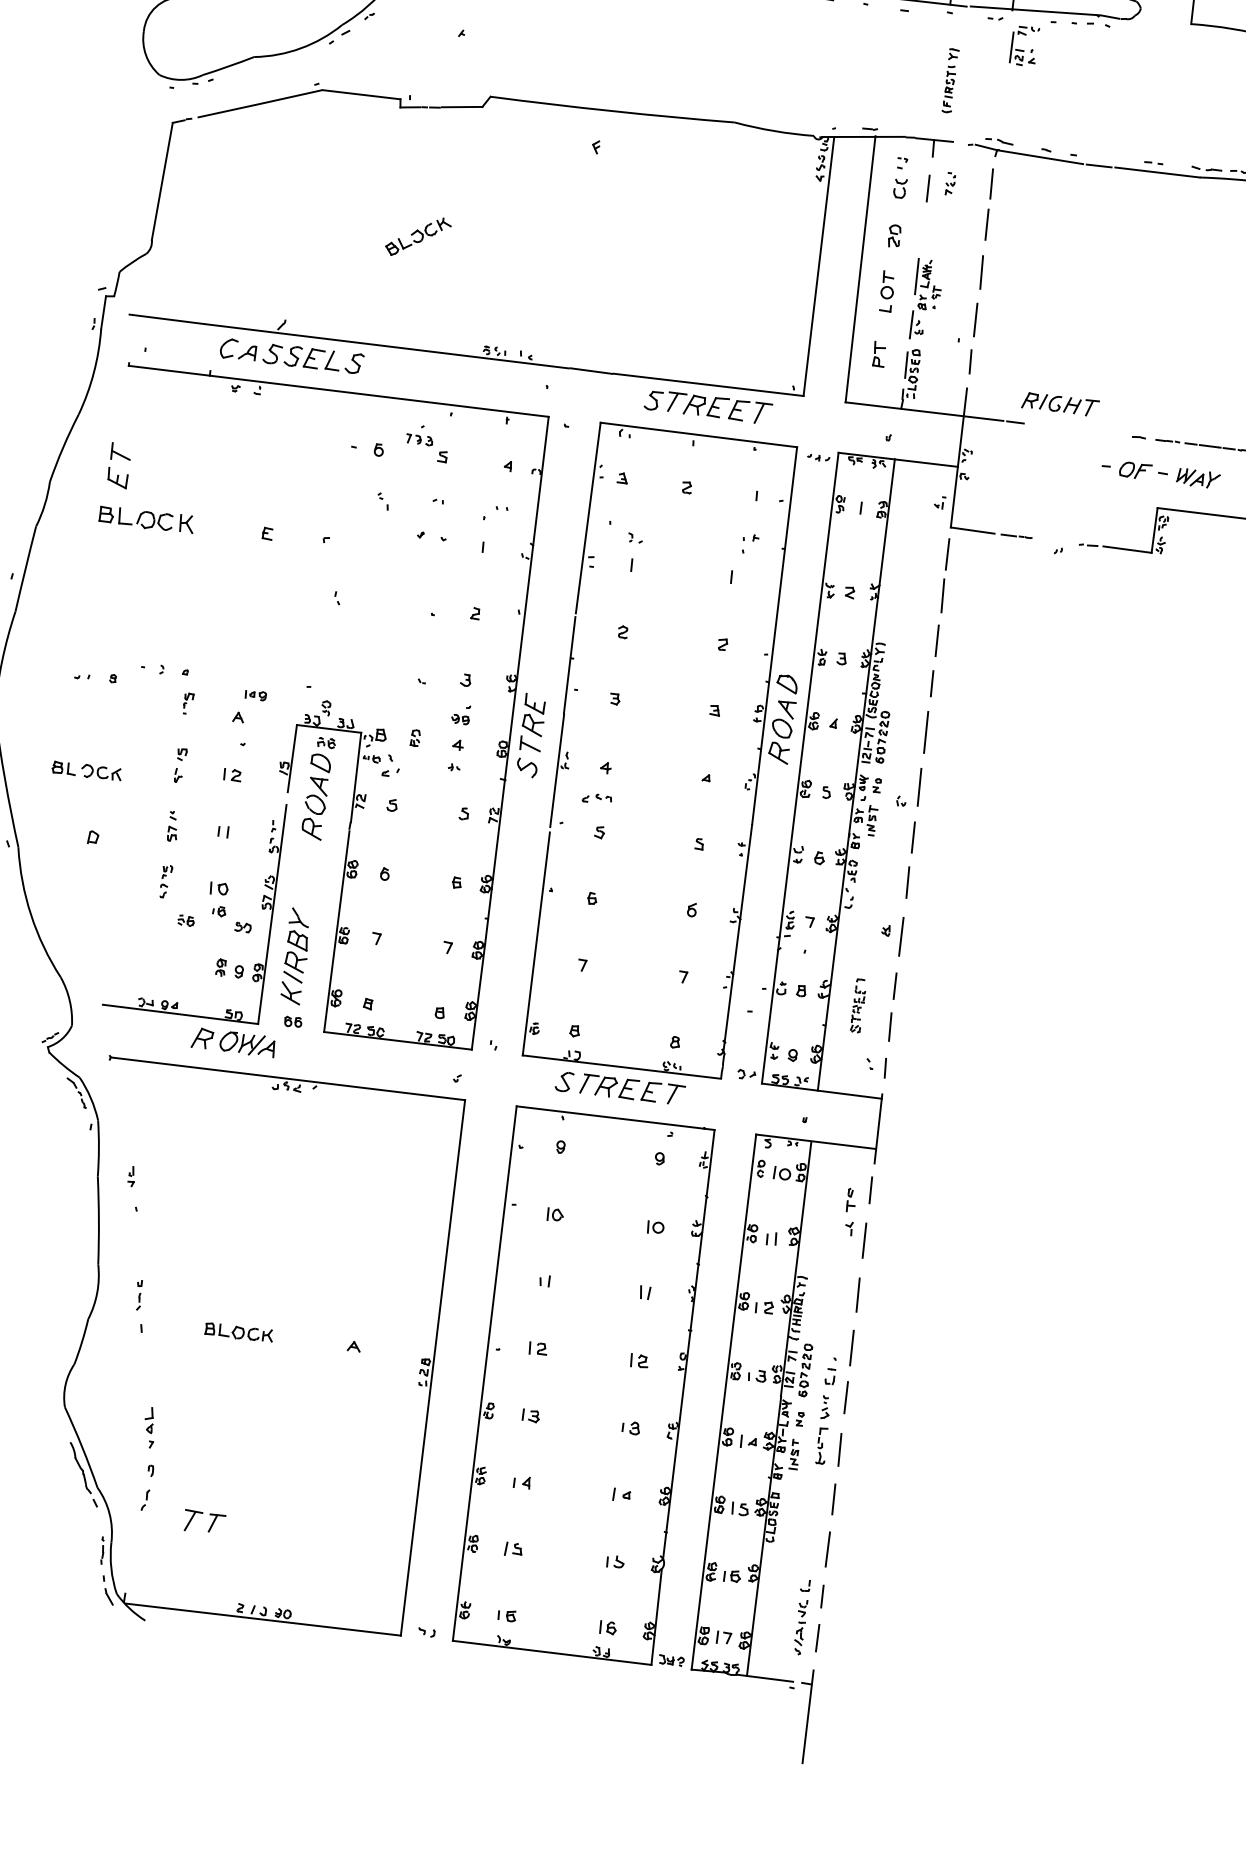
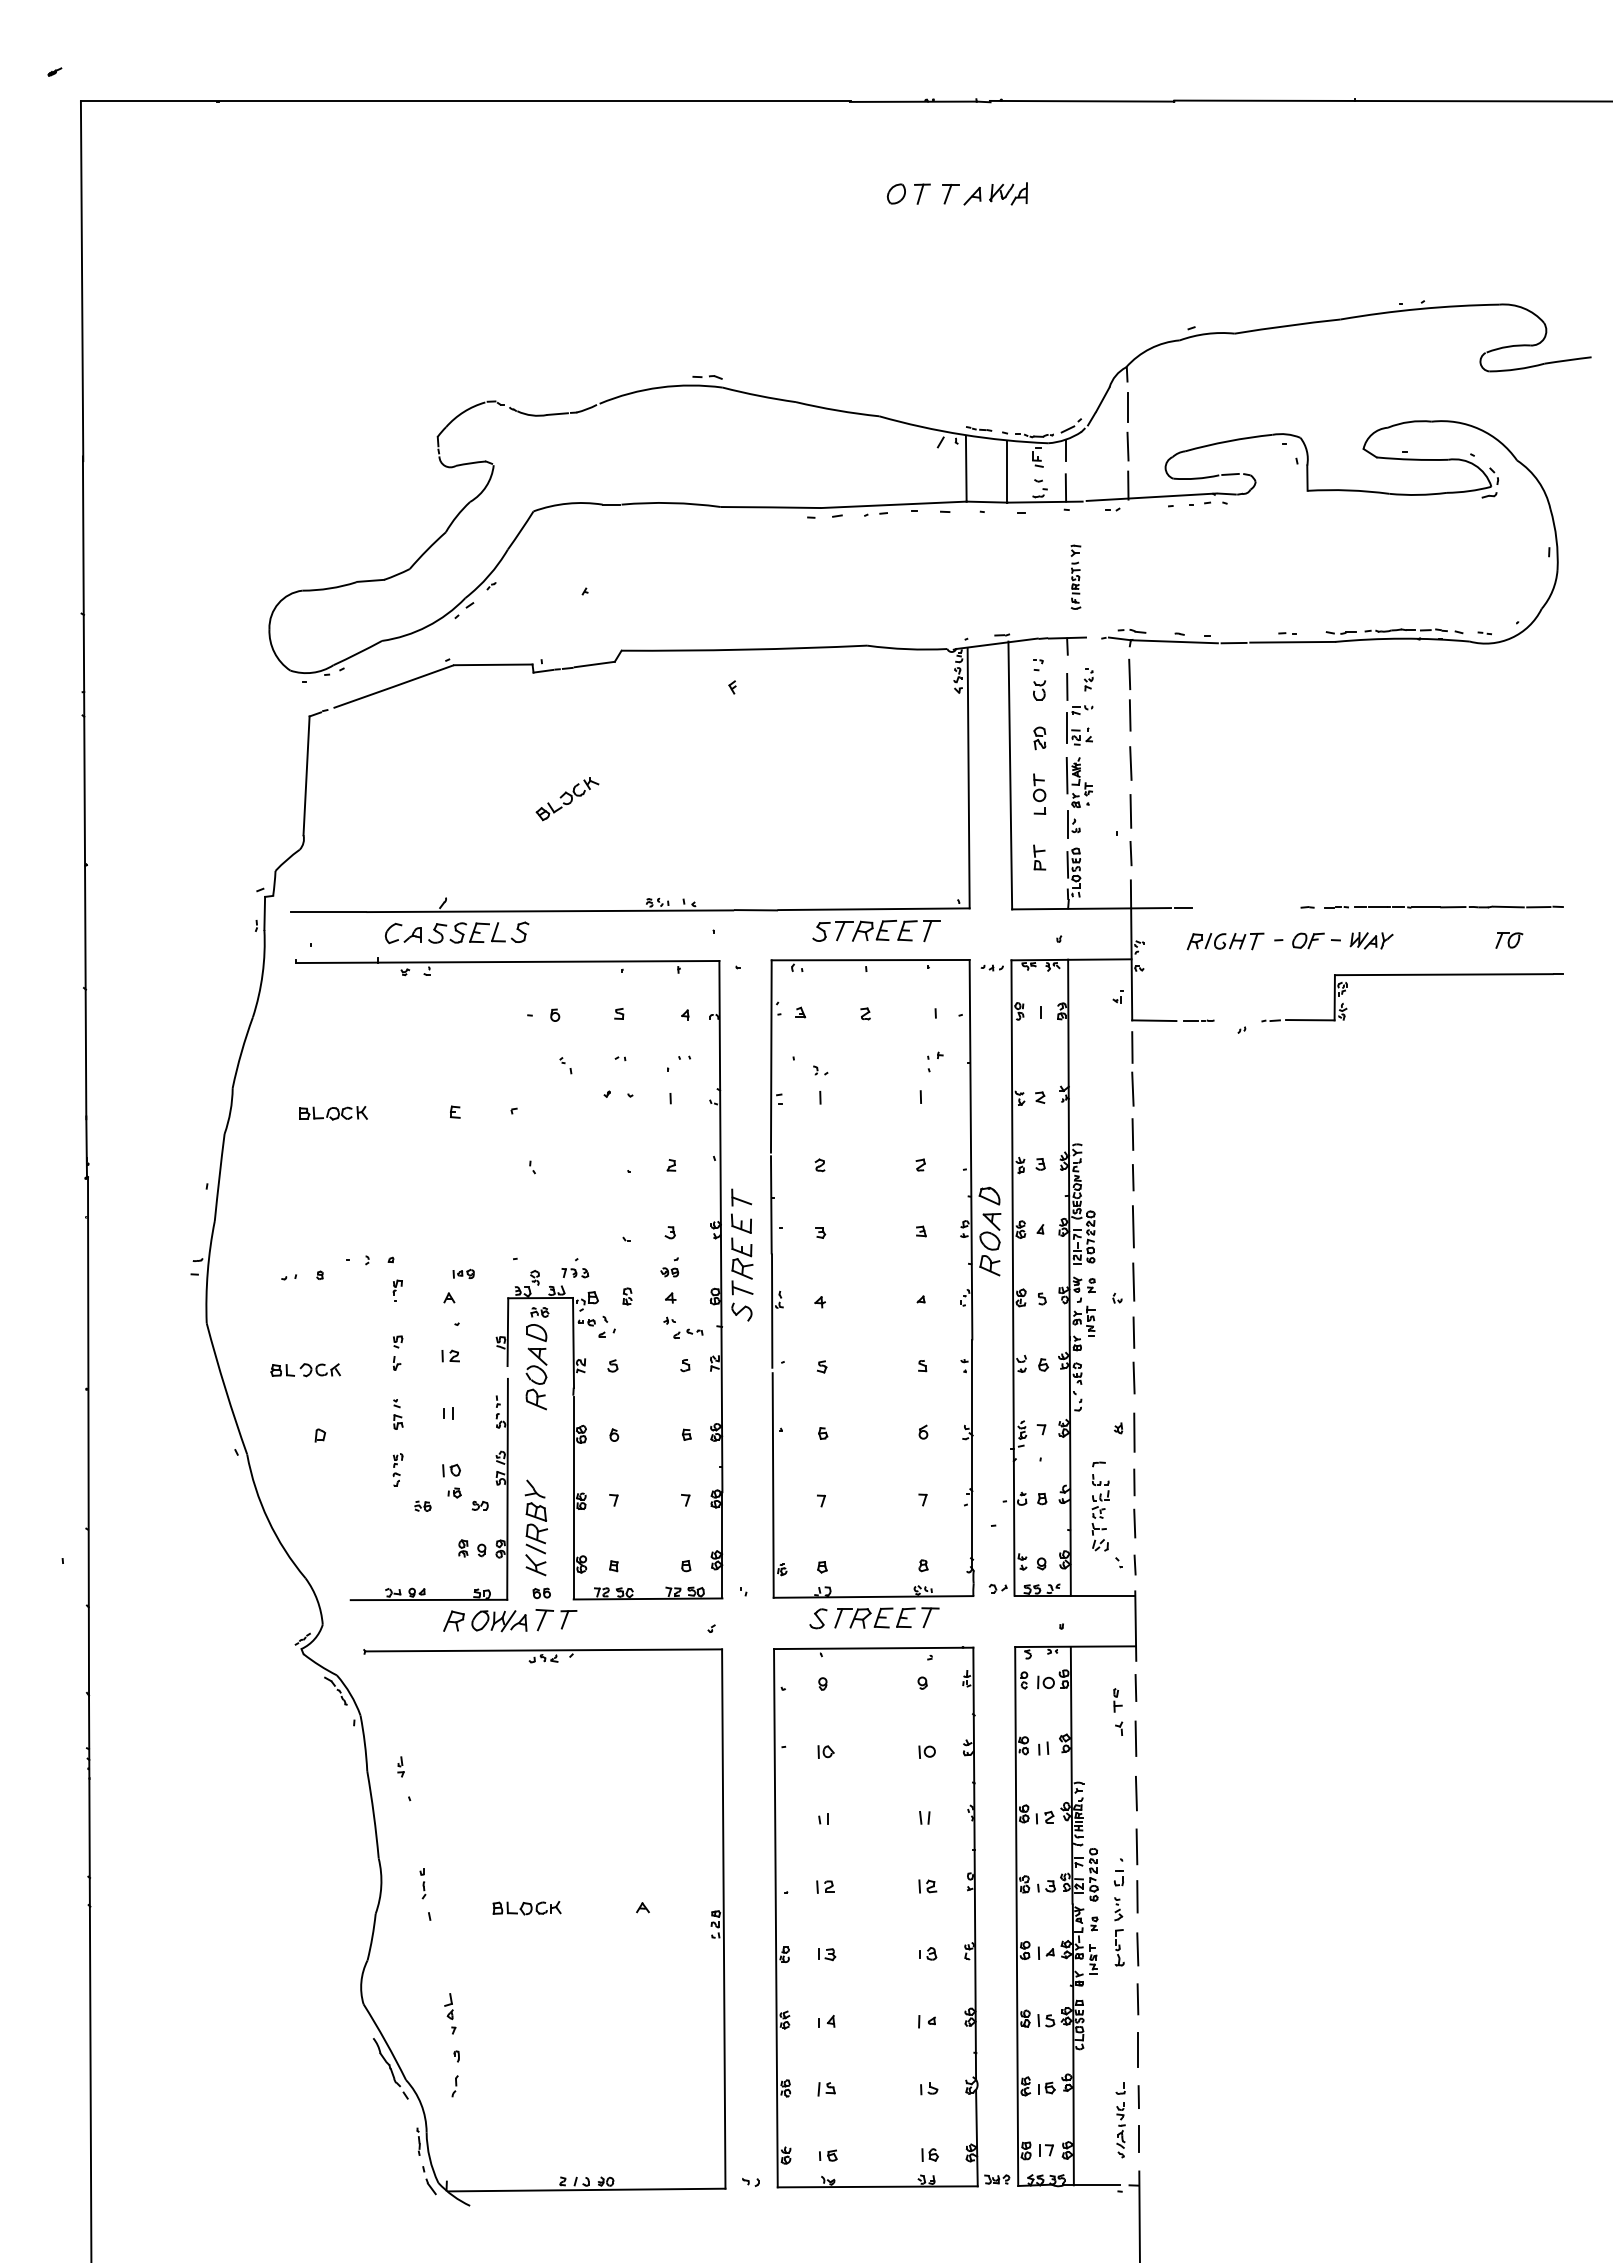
part: (1024, 46) -> (1079, 725), moved
part: (1060, 404) -> (1225, 941), moved
part: (420, 435) -> (575, 1268), moved
part: (124, 458) -> (745, 1203), moved
part: (146, 519) -> (333, 1113), size x0.71
part: (597, 798) -> (688, 1333), moved
part: (858, 1005) -> (1100, 1506), size x1.67
part: (210, 1526) -> (562, 1623), moved

